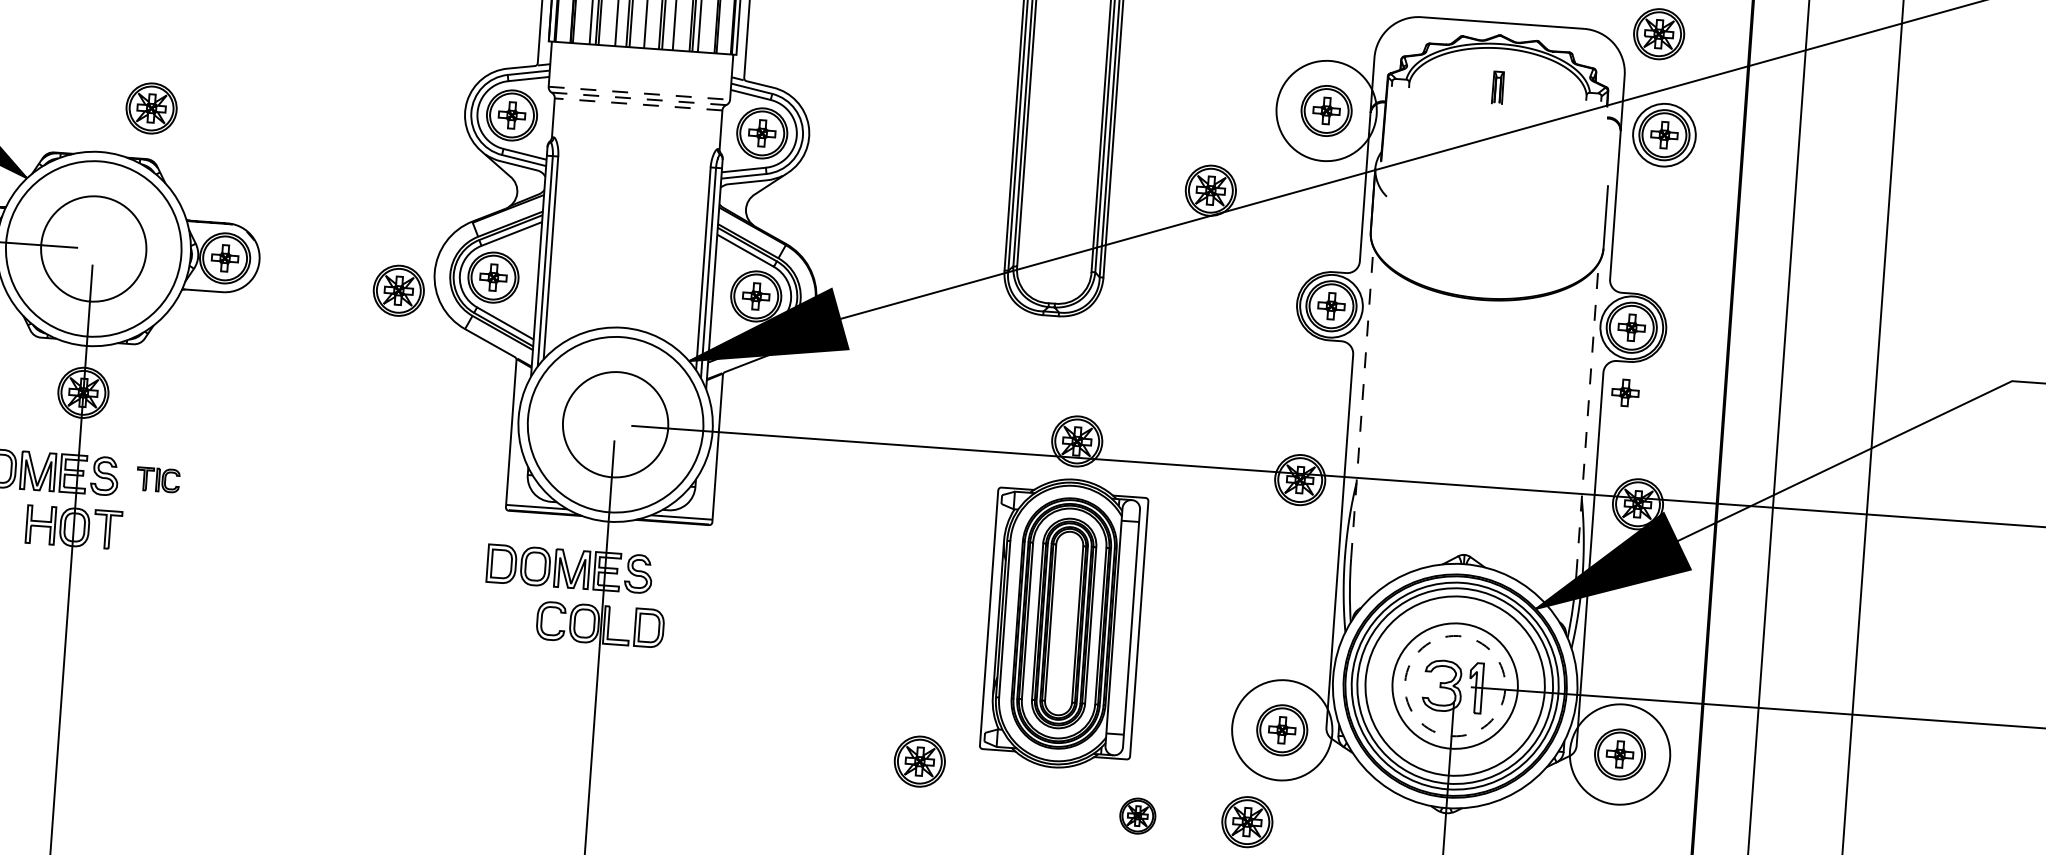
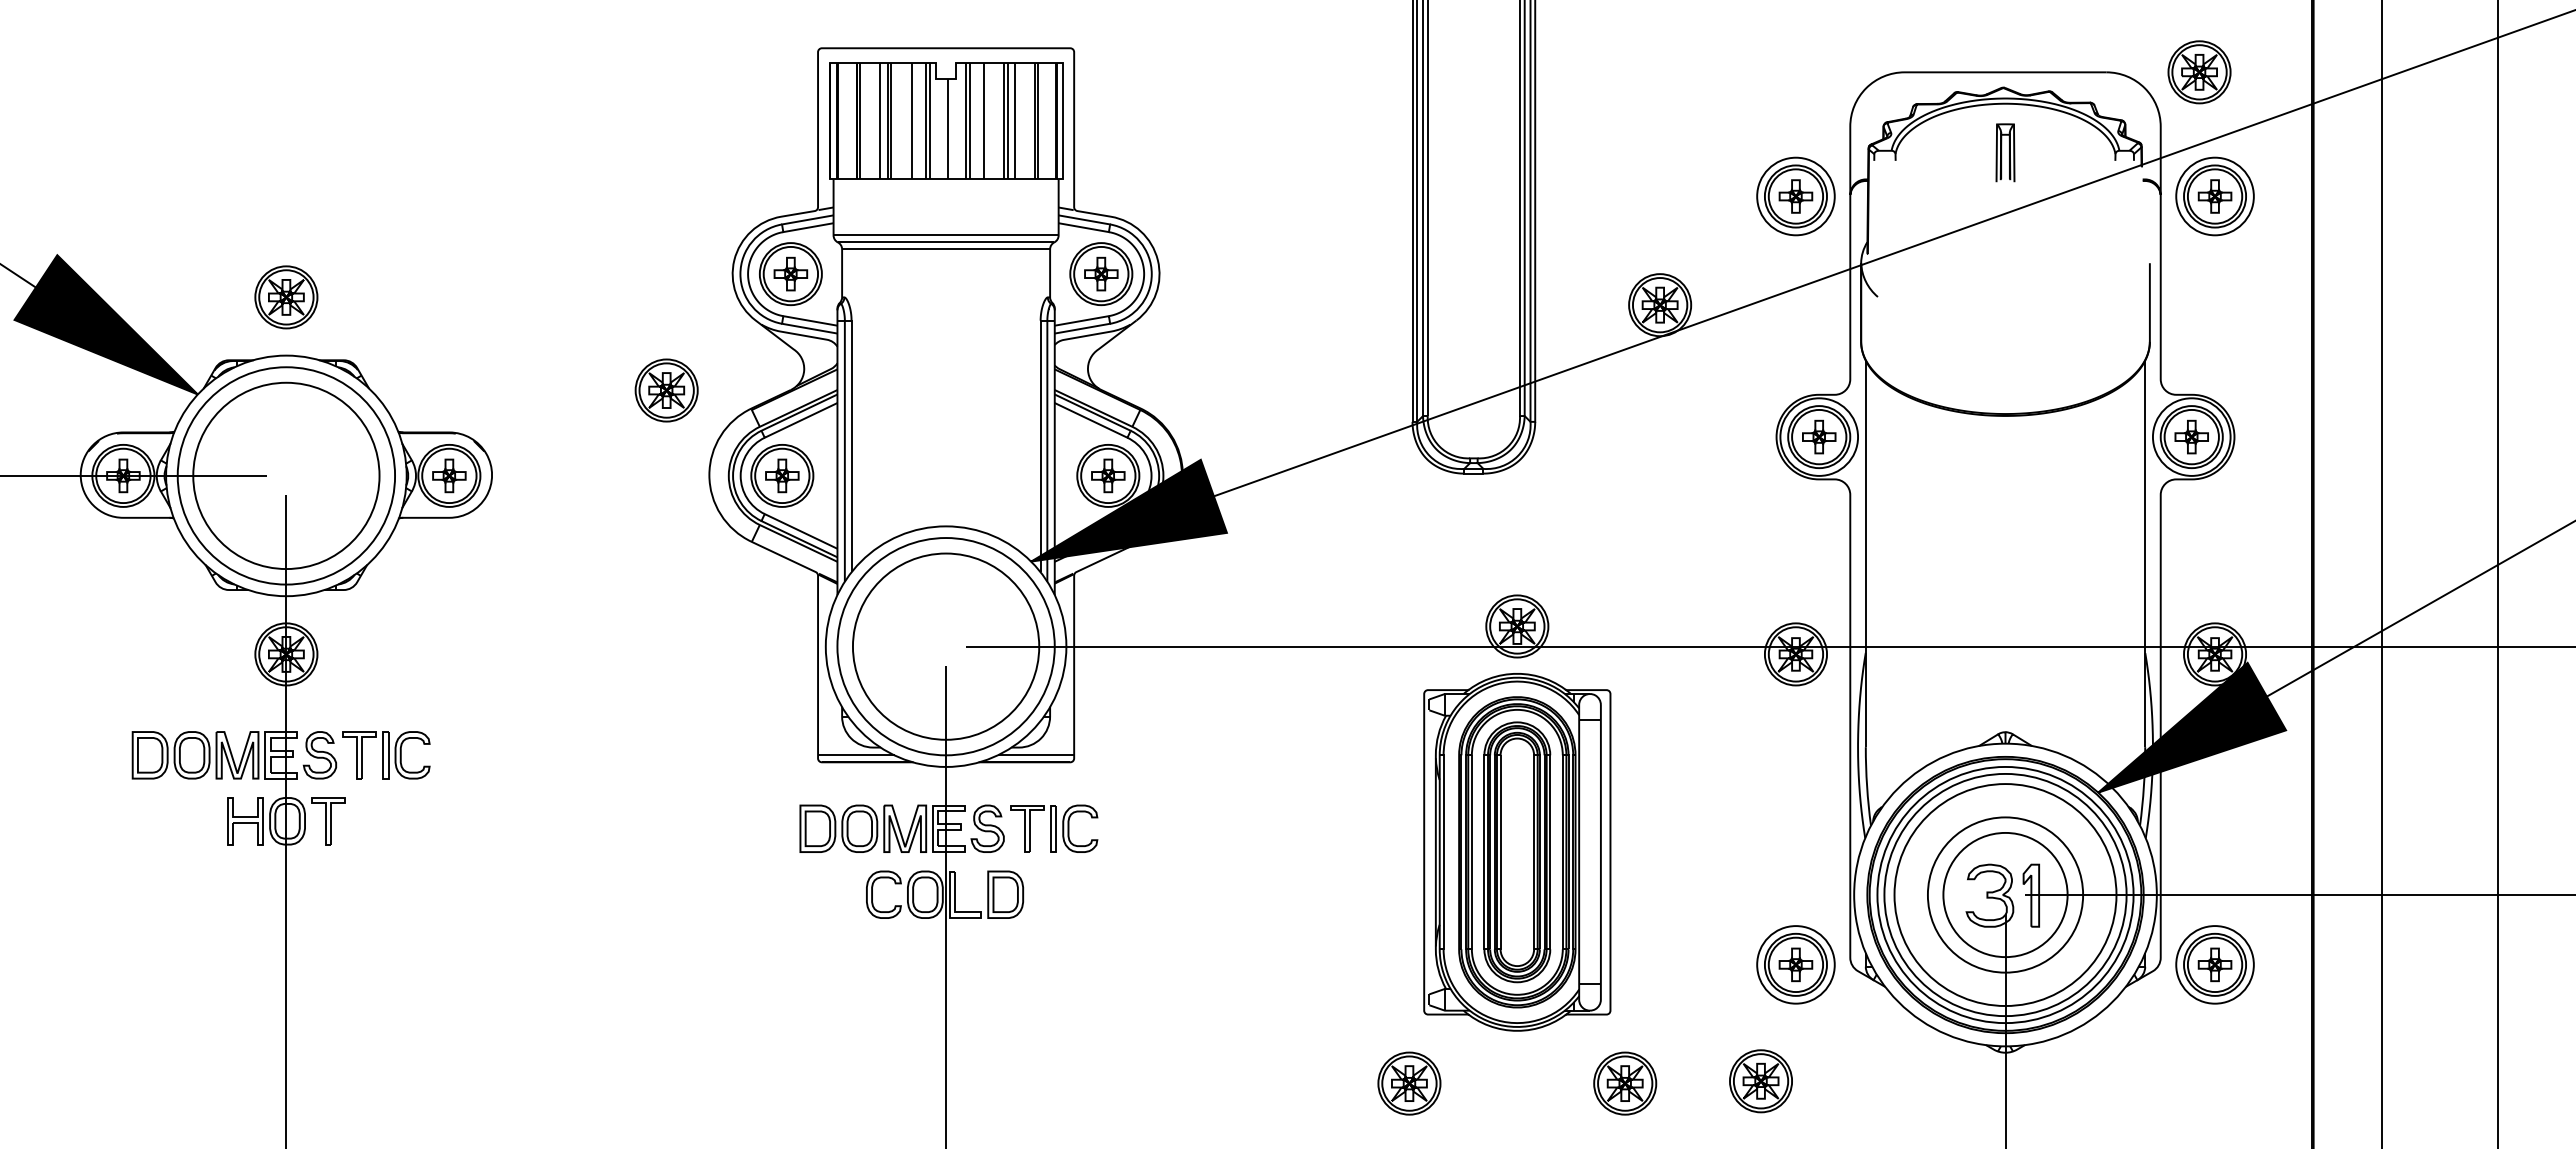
part: (1498, 87) -> (2005, 152), size x1.43
line: (639, 93) -> (946, 235), dashed -> solid
line: (638, 98) -> (945, 242), dashed -> solid
line: (638, 104) -> (946, 249), dashed -> solid
part: (151, 108) -> (286, 297), moved
circle: (1326, 110) -> (1795, 196), size x0.62
circle: (93, 248) -> (286, 475), size x1.43
part: (398, 290) -> (666, 390), moved
part: (1625, 392) -> (2189, 517), removed
line: (1362, 402) -> (1865, 553), dashed -> solid
line: (1587, 419) -> (2145, 554), dashed -> solid
circle: (615, 424) -> (945, 646), size x1.43
part: (158, 480) -> (386, 755), size x1.67
part: (692, 577) -> (1054, 828), added
circle: (1455, 685) -> (2005, 894), dashed -> solid
circle: (1281, 729) -> (1795, 964), size x0.62
circle: (1619, 754) -> (2214, 964), size x0.62
part: (919, 761) -> (1409, 1083), moved
part: (1138, 816) -> (1625, 1083), size x1.43

